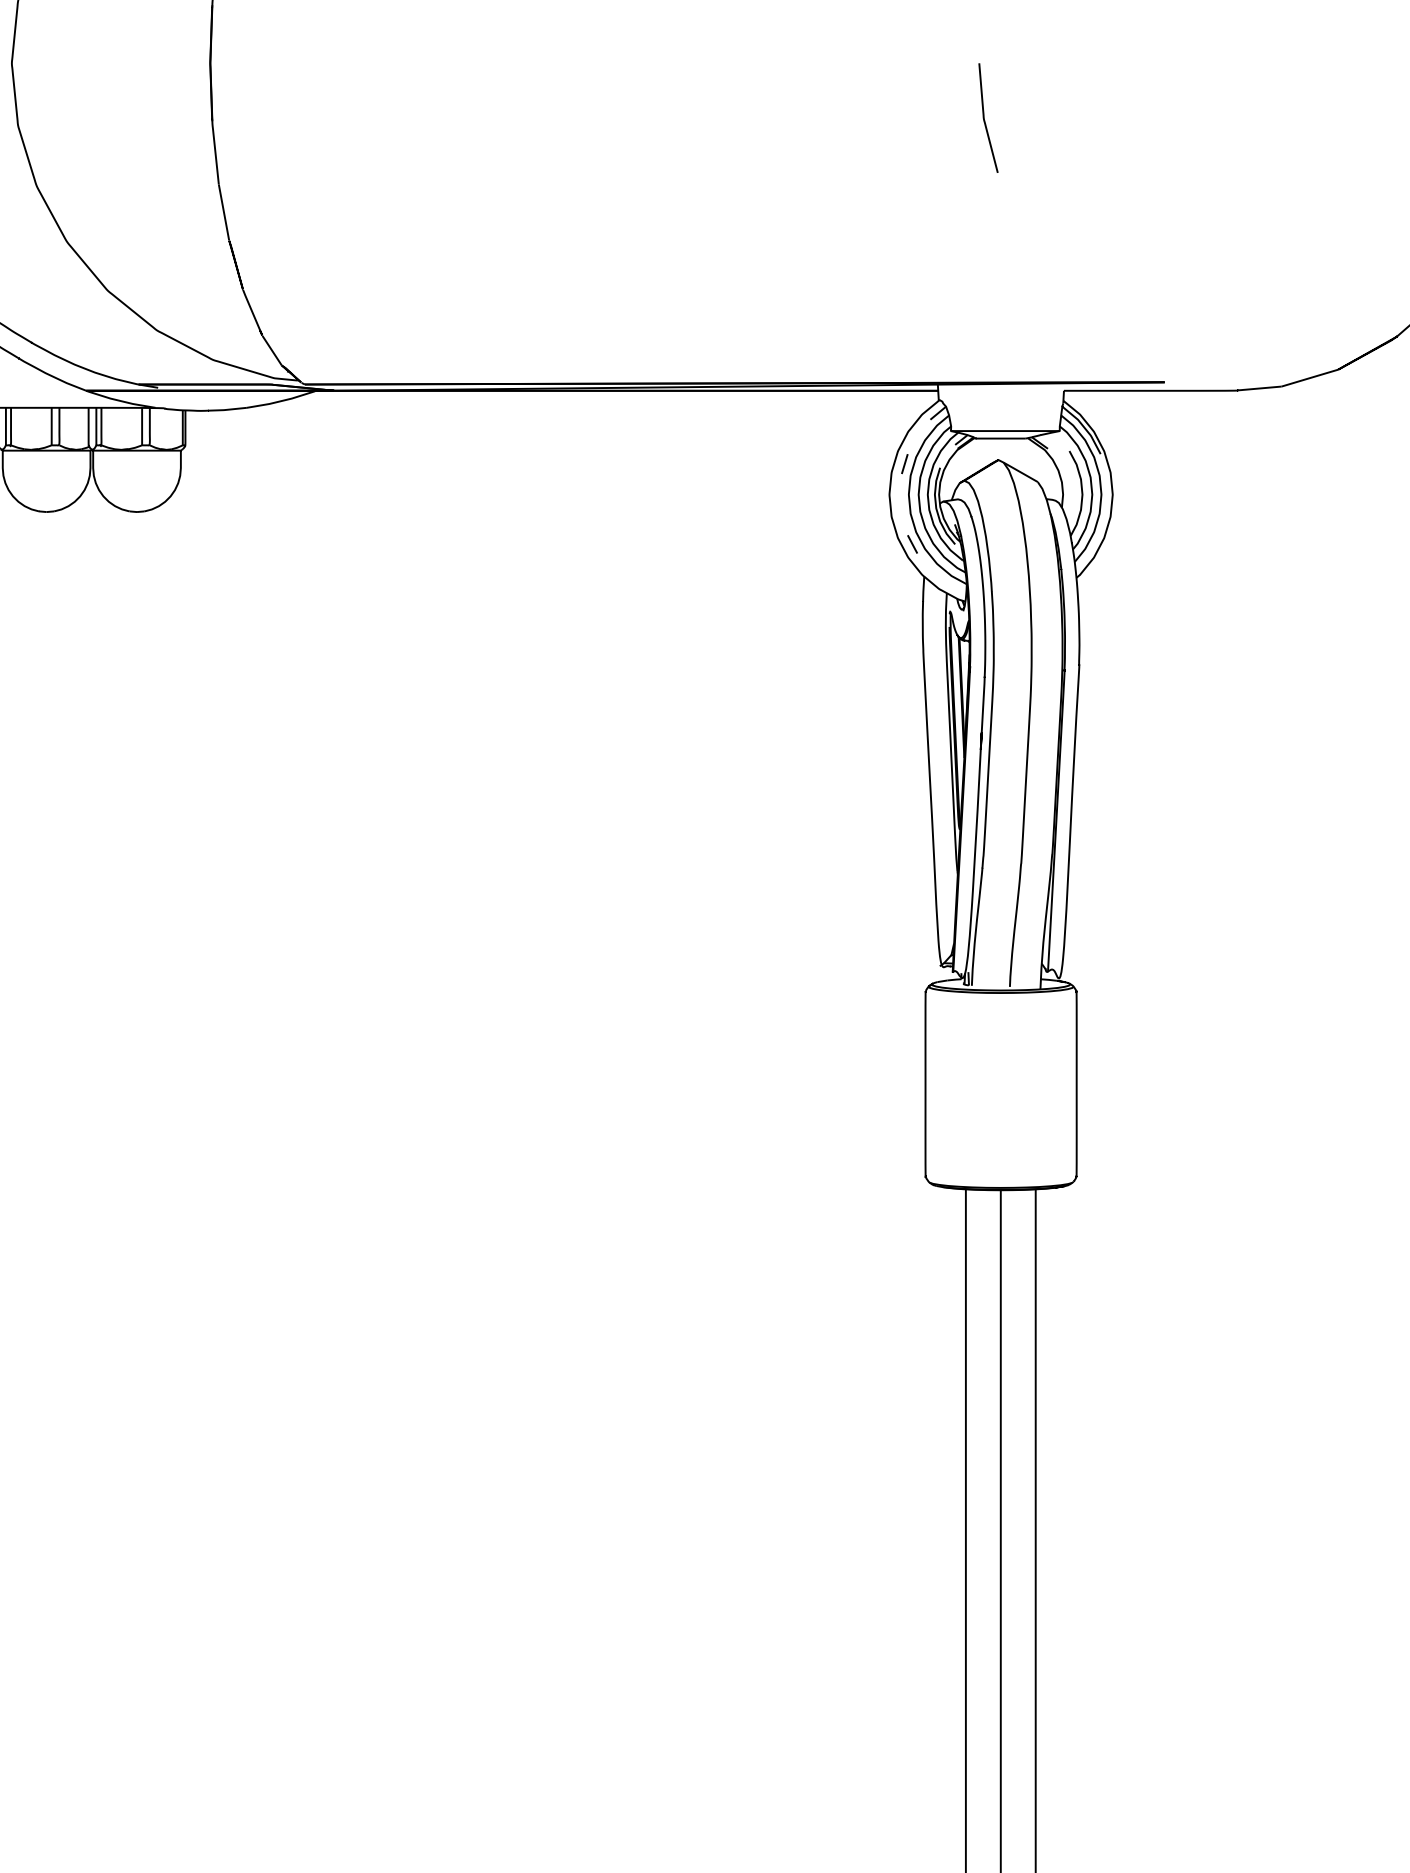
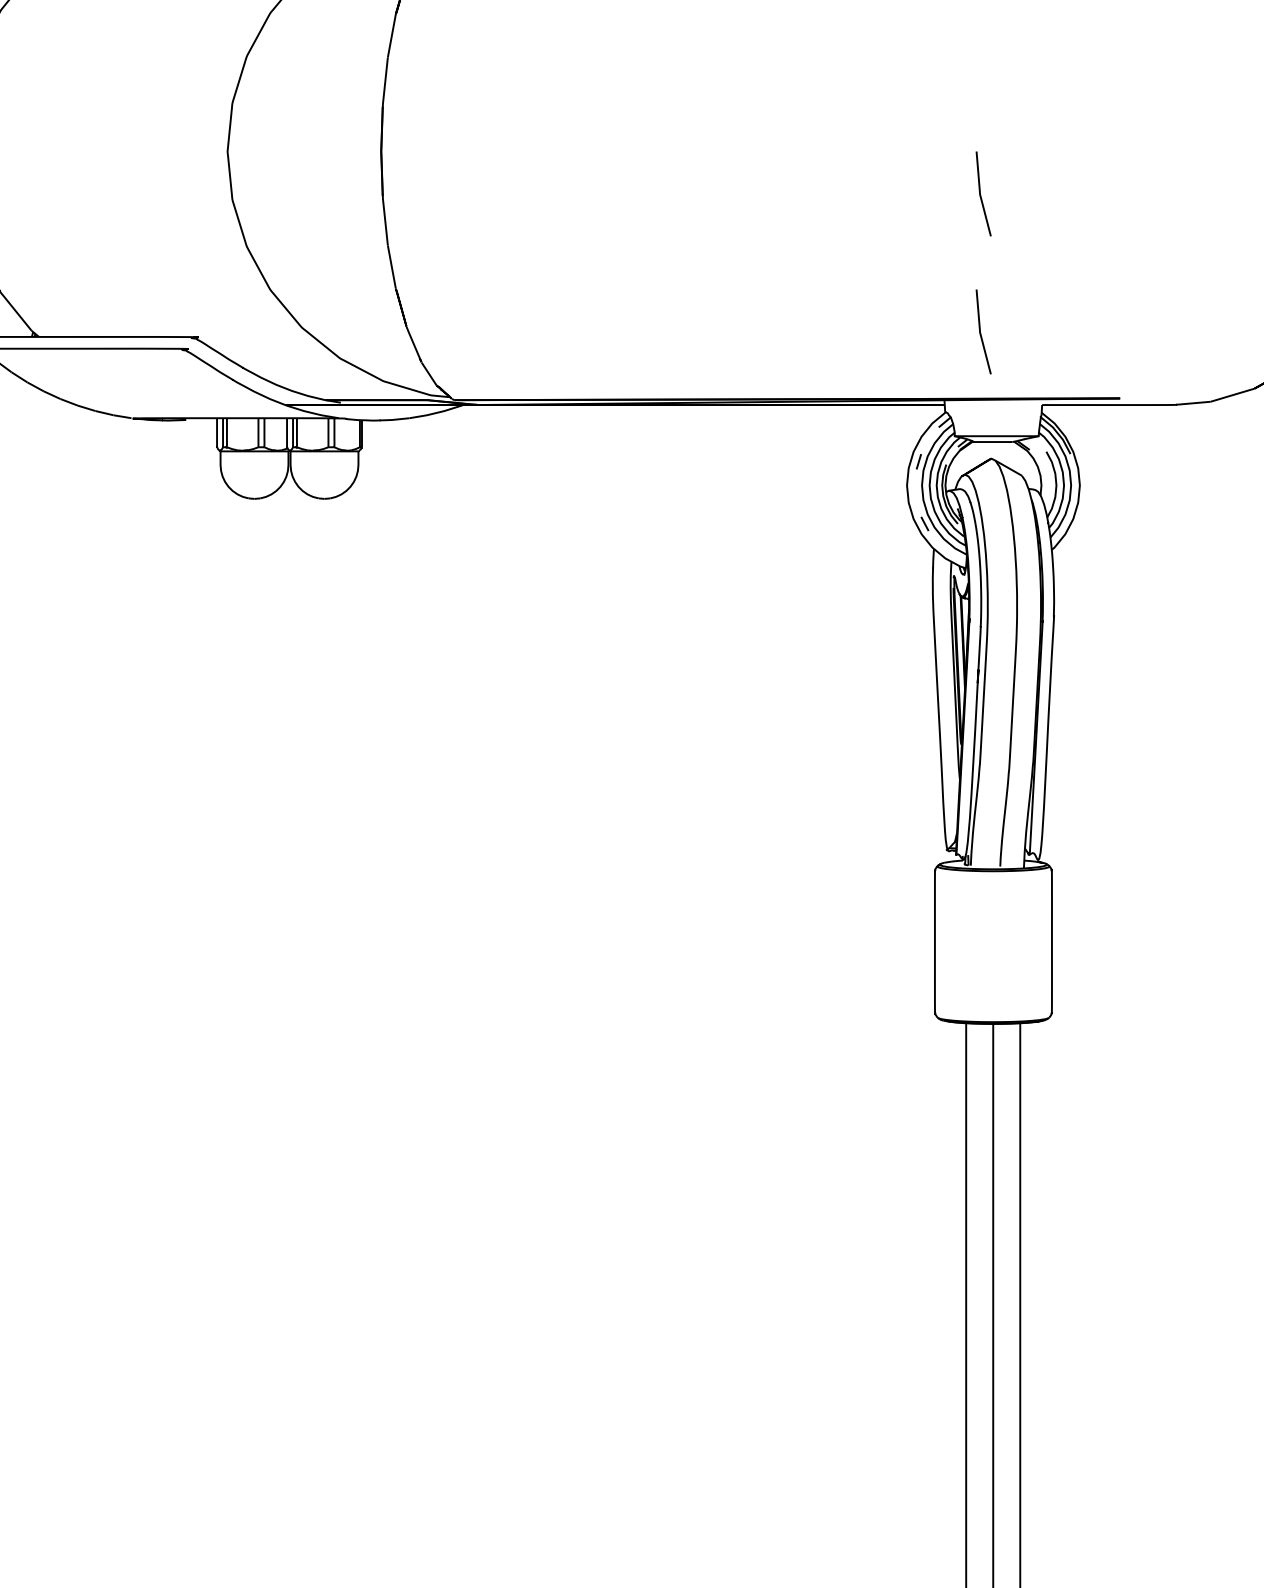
curve: (985, 298) -> (981, 333), added

